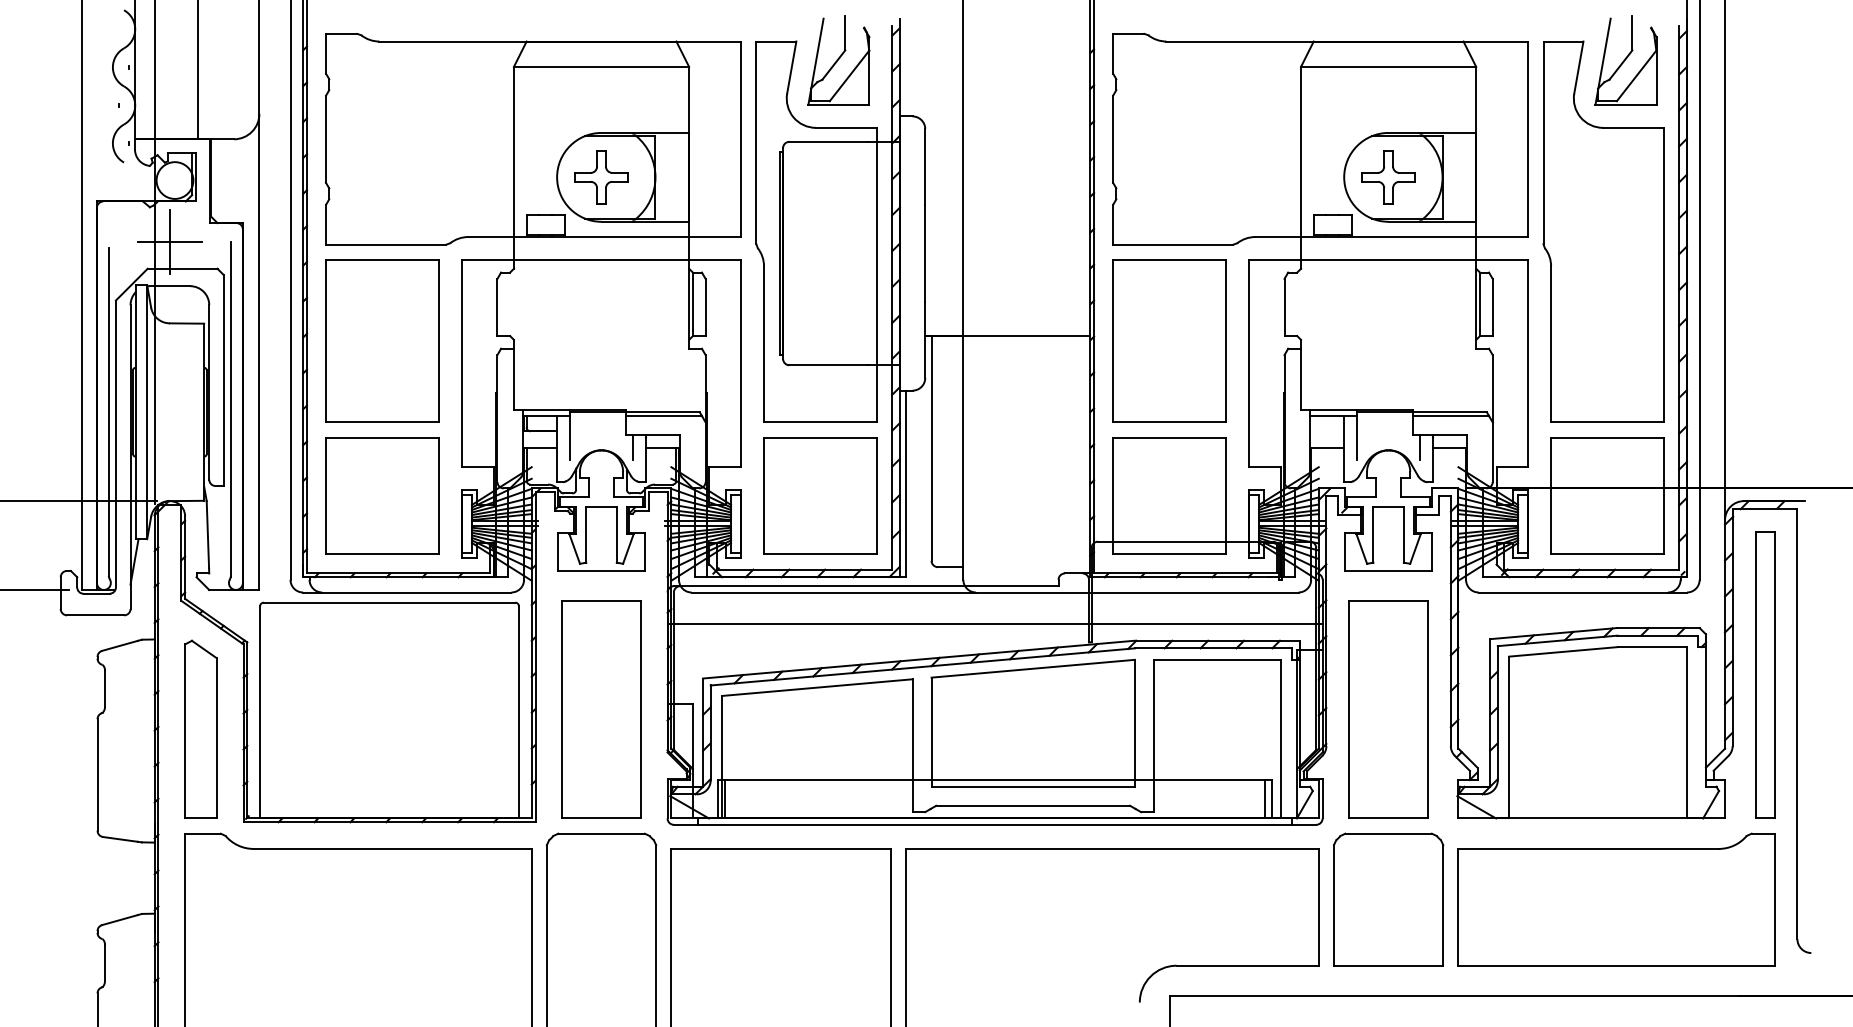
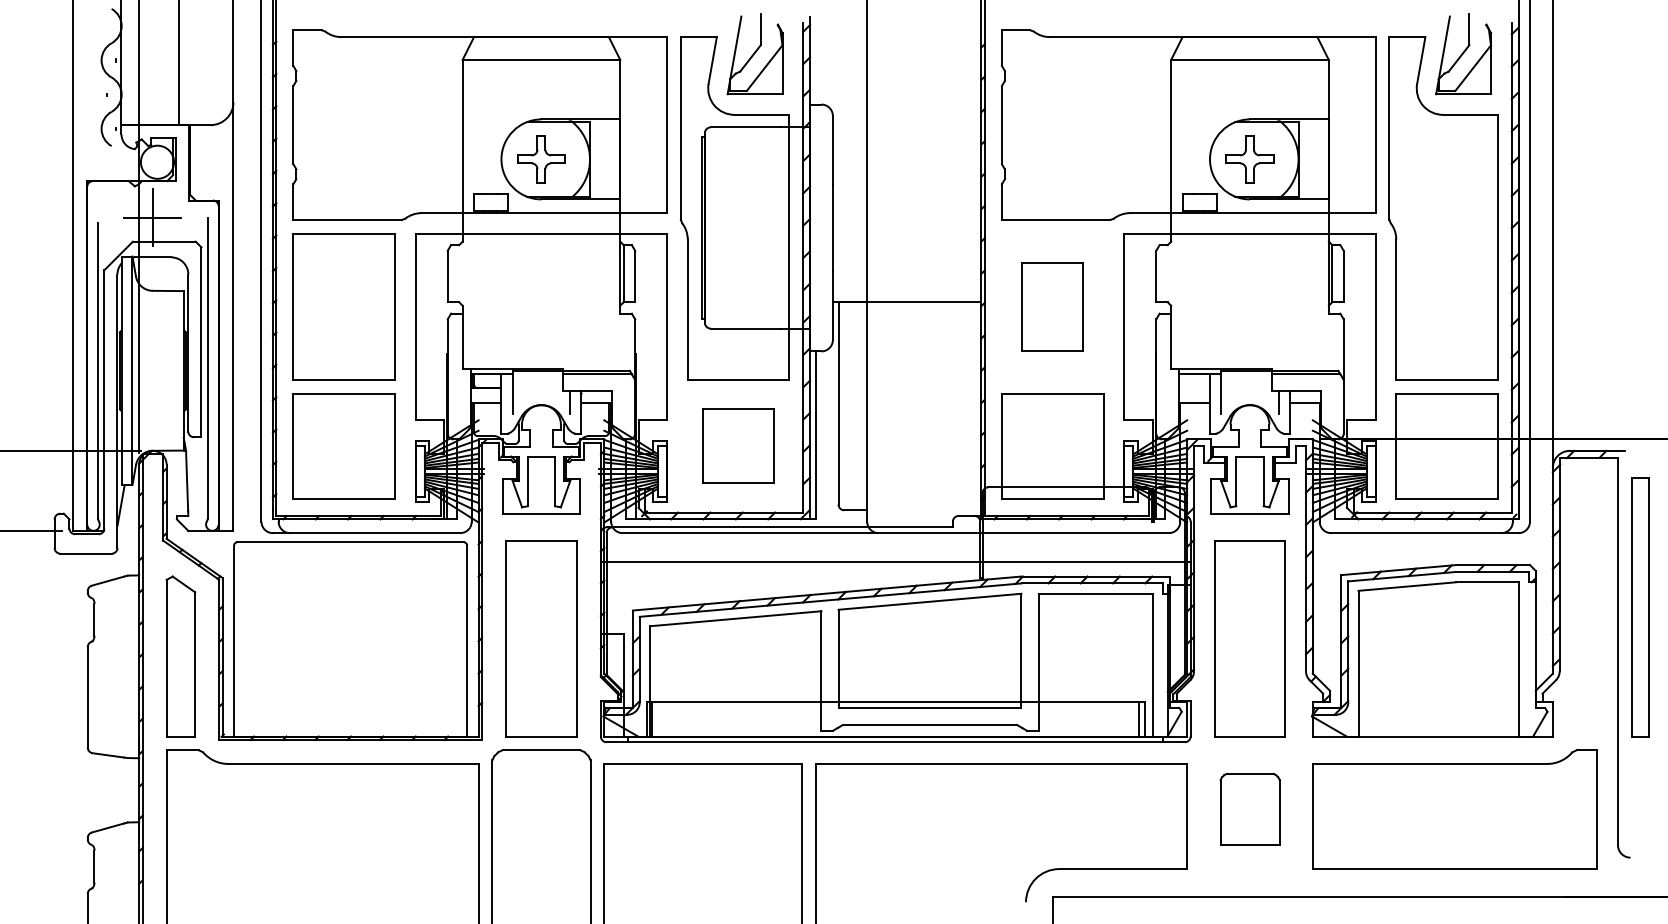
part: (1169, 340) -> (1052, 306), size x0.6
part: (820, 495) -> (738, 445), size x0.7
part: (1765, 674) -> (1640, 606), moved
part: (1388, 899) -> (1249, 809), size x0.6

